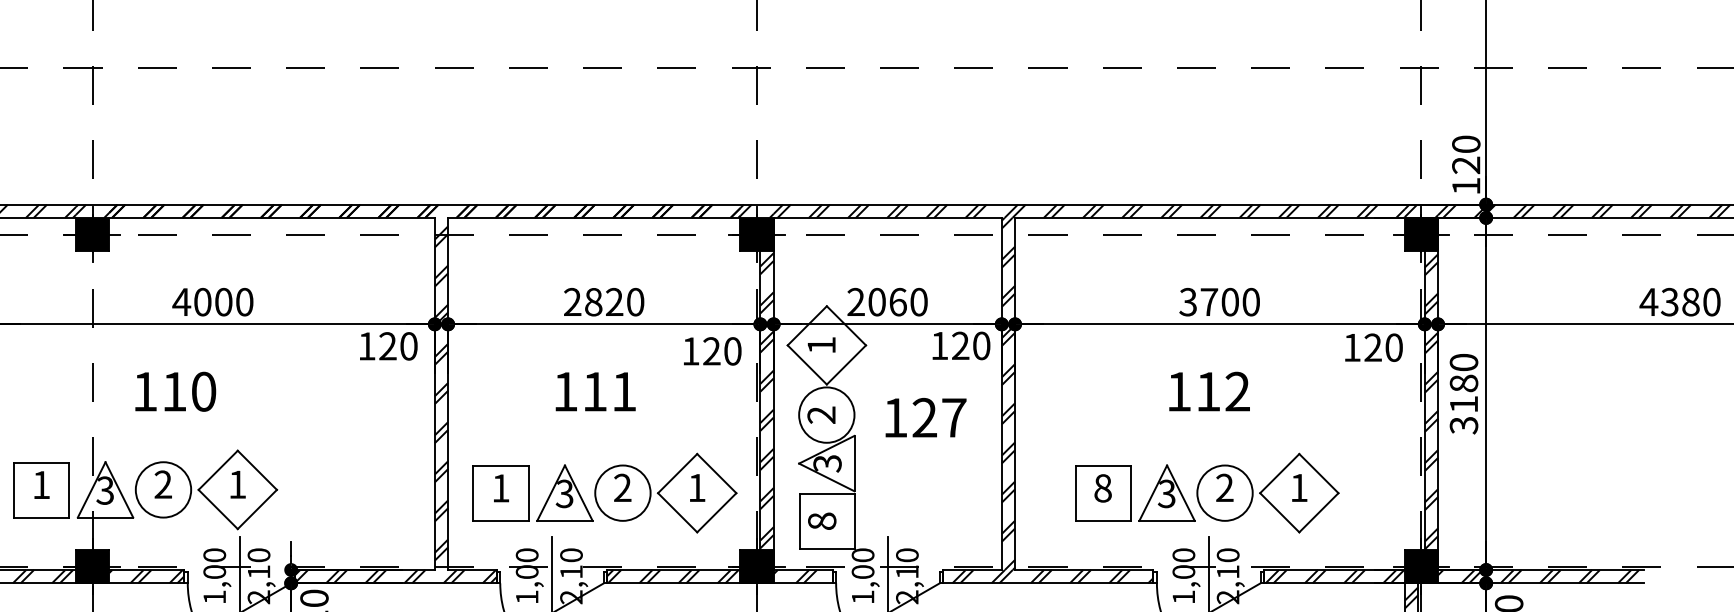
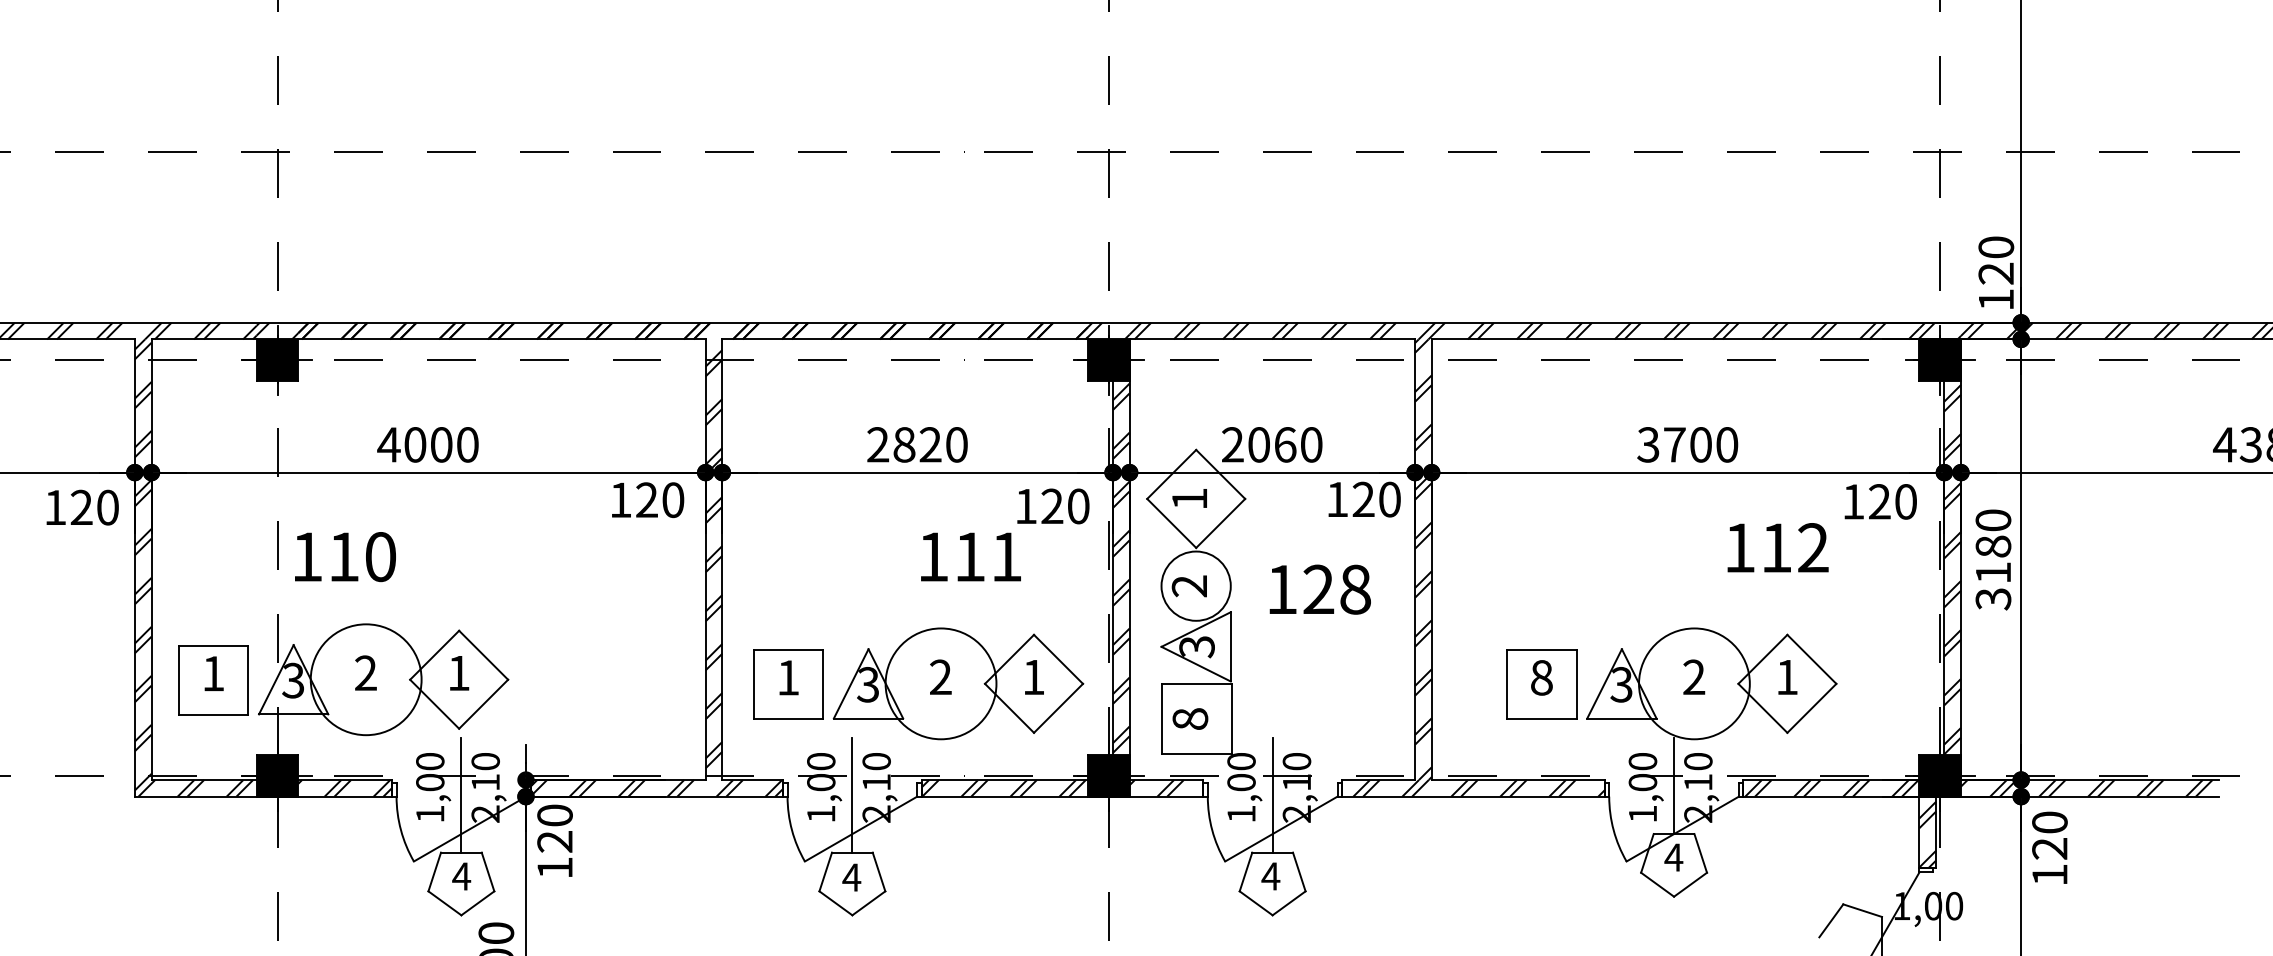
text: (595, 391) -> (970, 556), moved
text: (1209, 391) -> (1777, 547), moved
text: (175, 392) -> (345, 557), moved
text: (954, 417) -> (1355, 589), 127 -> 128
circle: (162, 489) -> (365, 679), size x1.6
circle: (622, 492) -> (940, 683), size x1.6
circle: (1225, 492) -> (1694, 683), size x1.6

